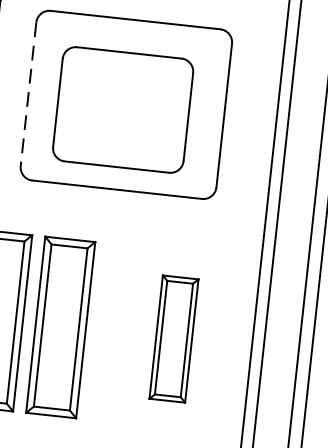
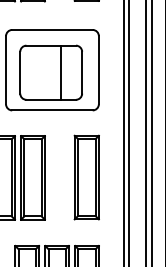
line: (29, 95) -> (6, 70), dashed -> solid
line: (142, 111) -> (60, 72), added
part: (173, 338) -> (86, 177), size x1.43

